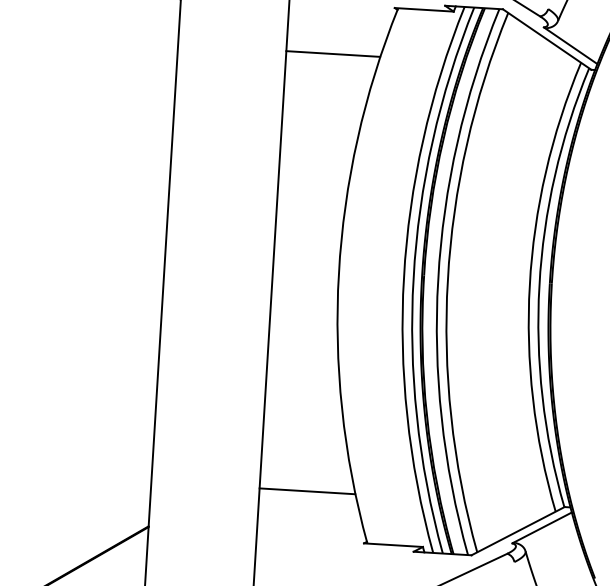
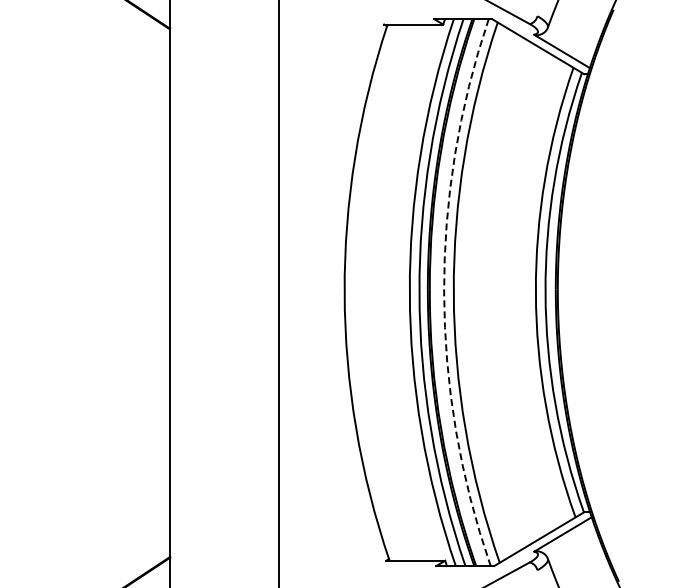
line: (333, 54) -> (325, 74), removed
arc: (438, 279) -> (444, 292), solid -> dashed
line: (307, 491) -> (326, 512), removed

